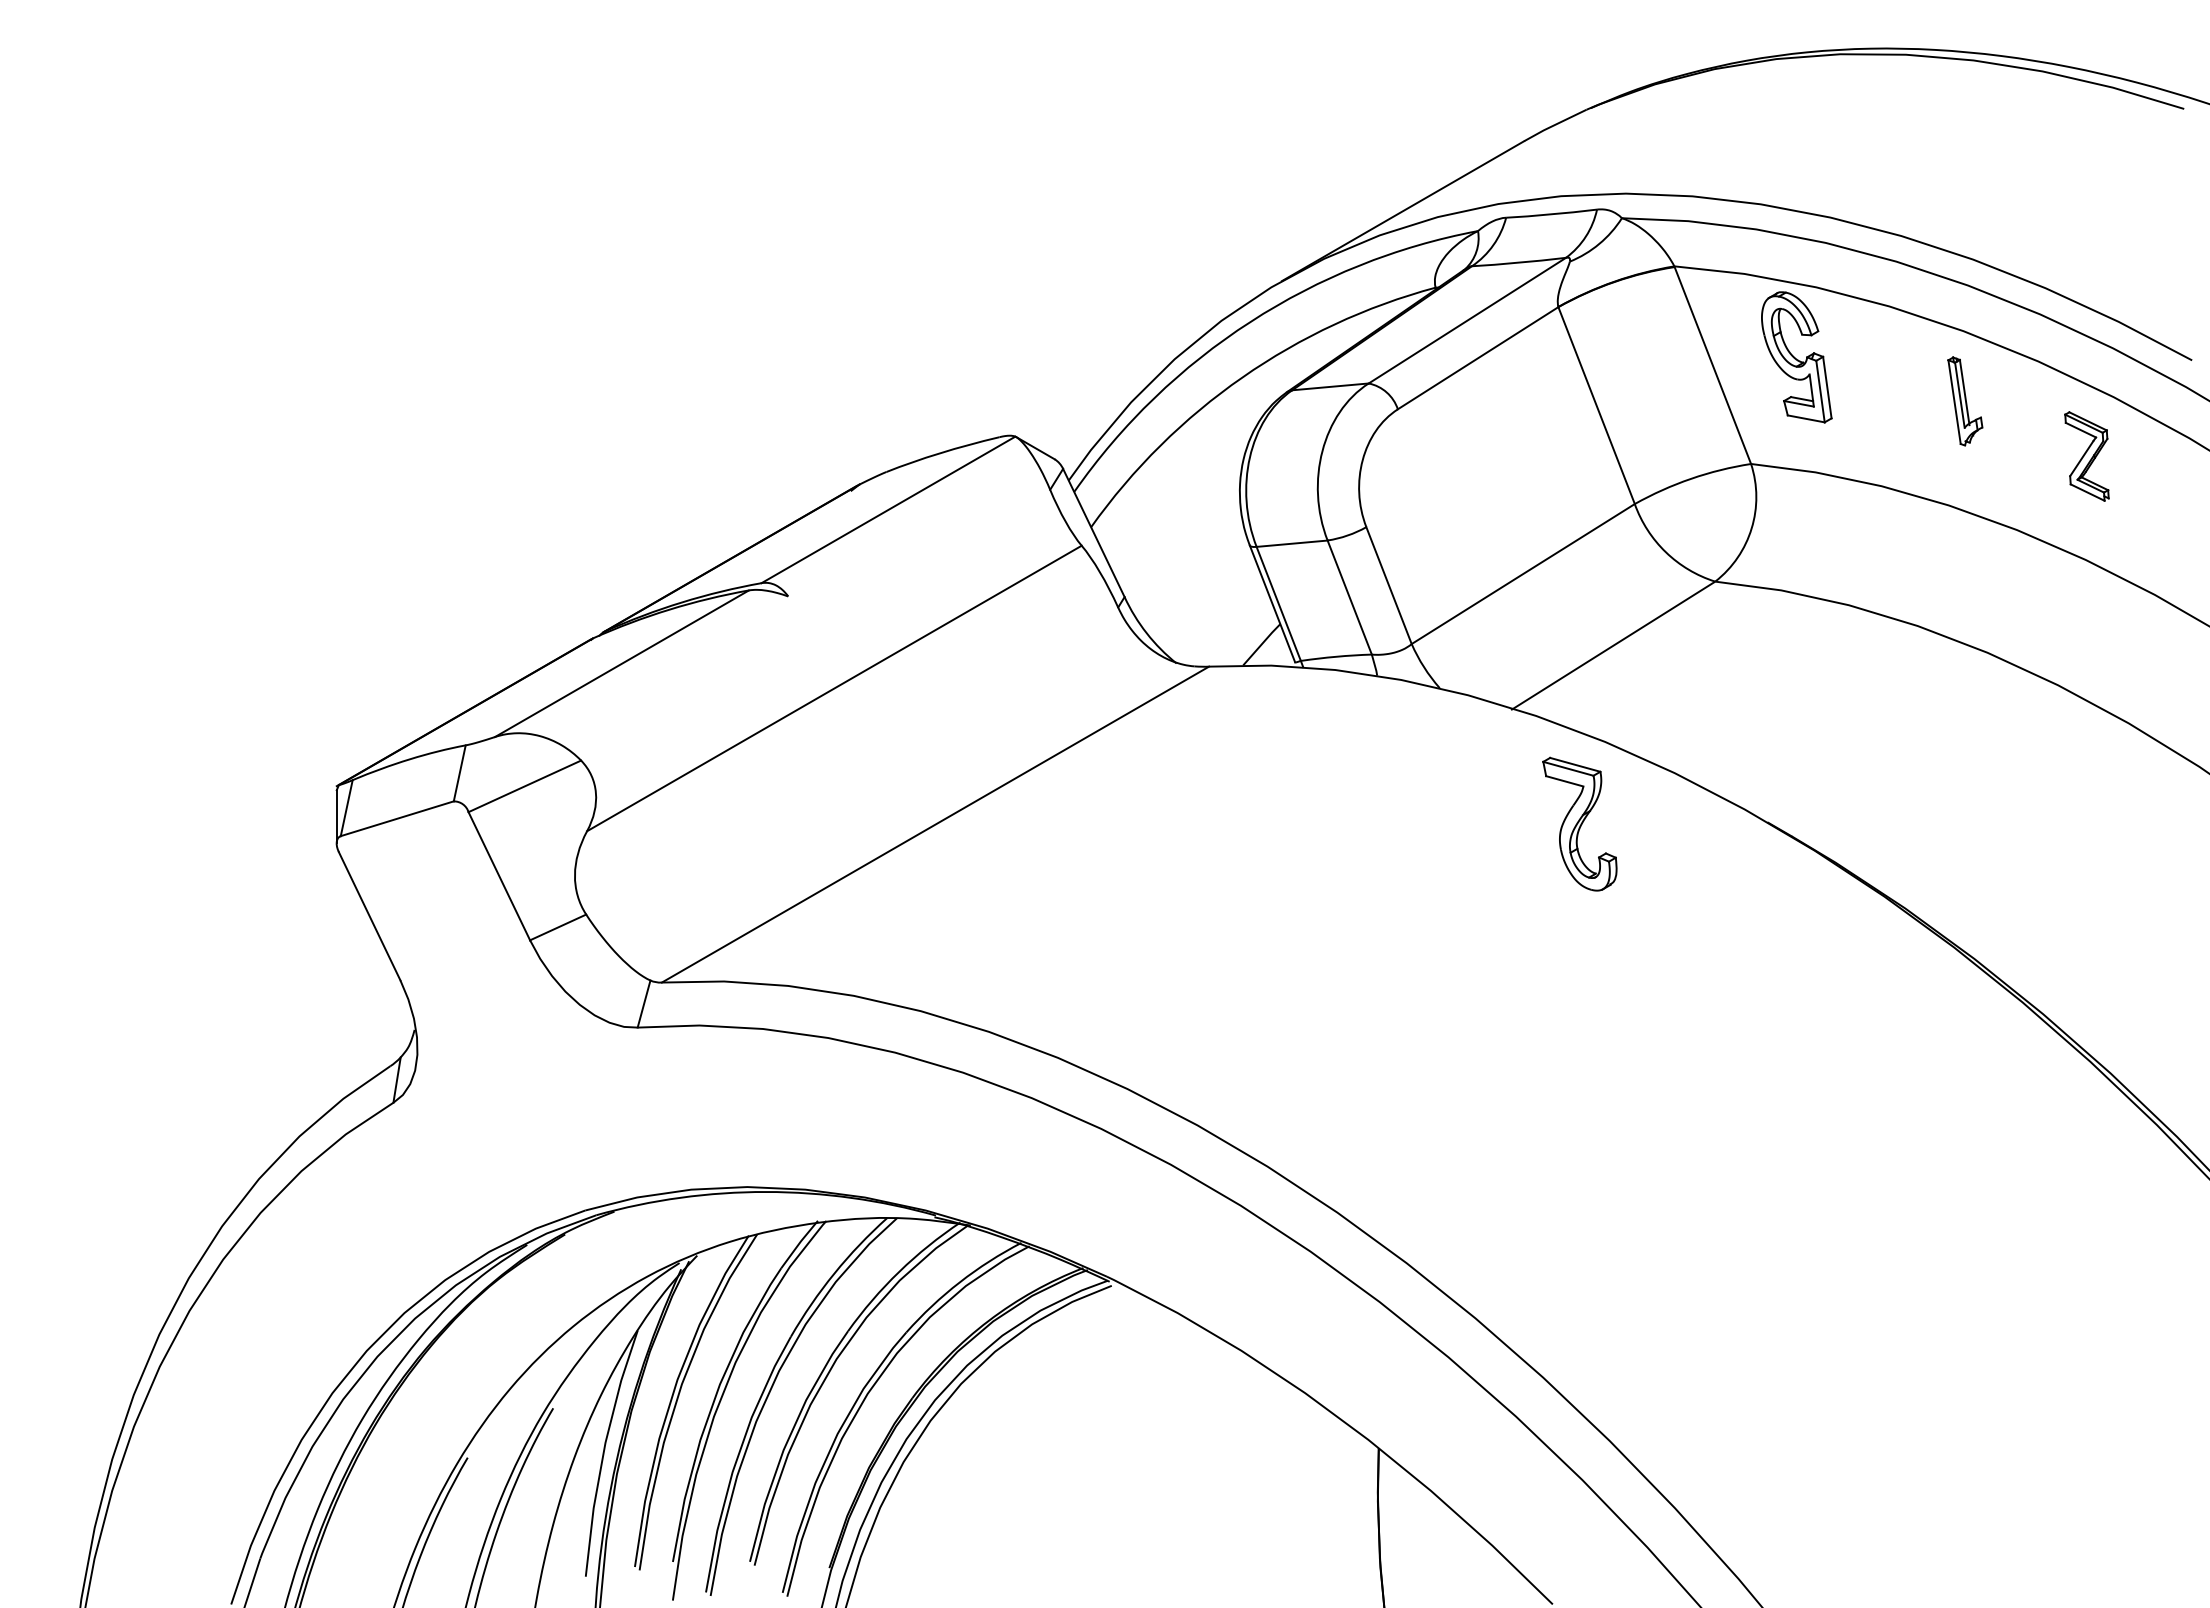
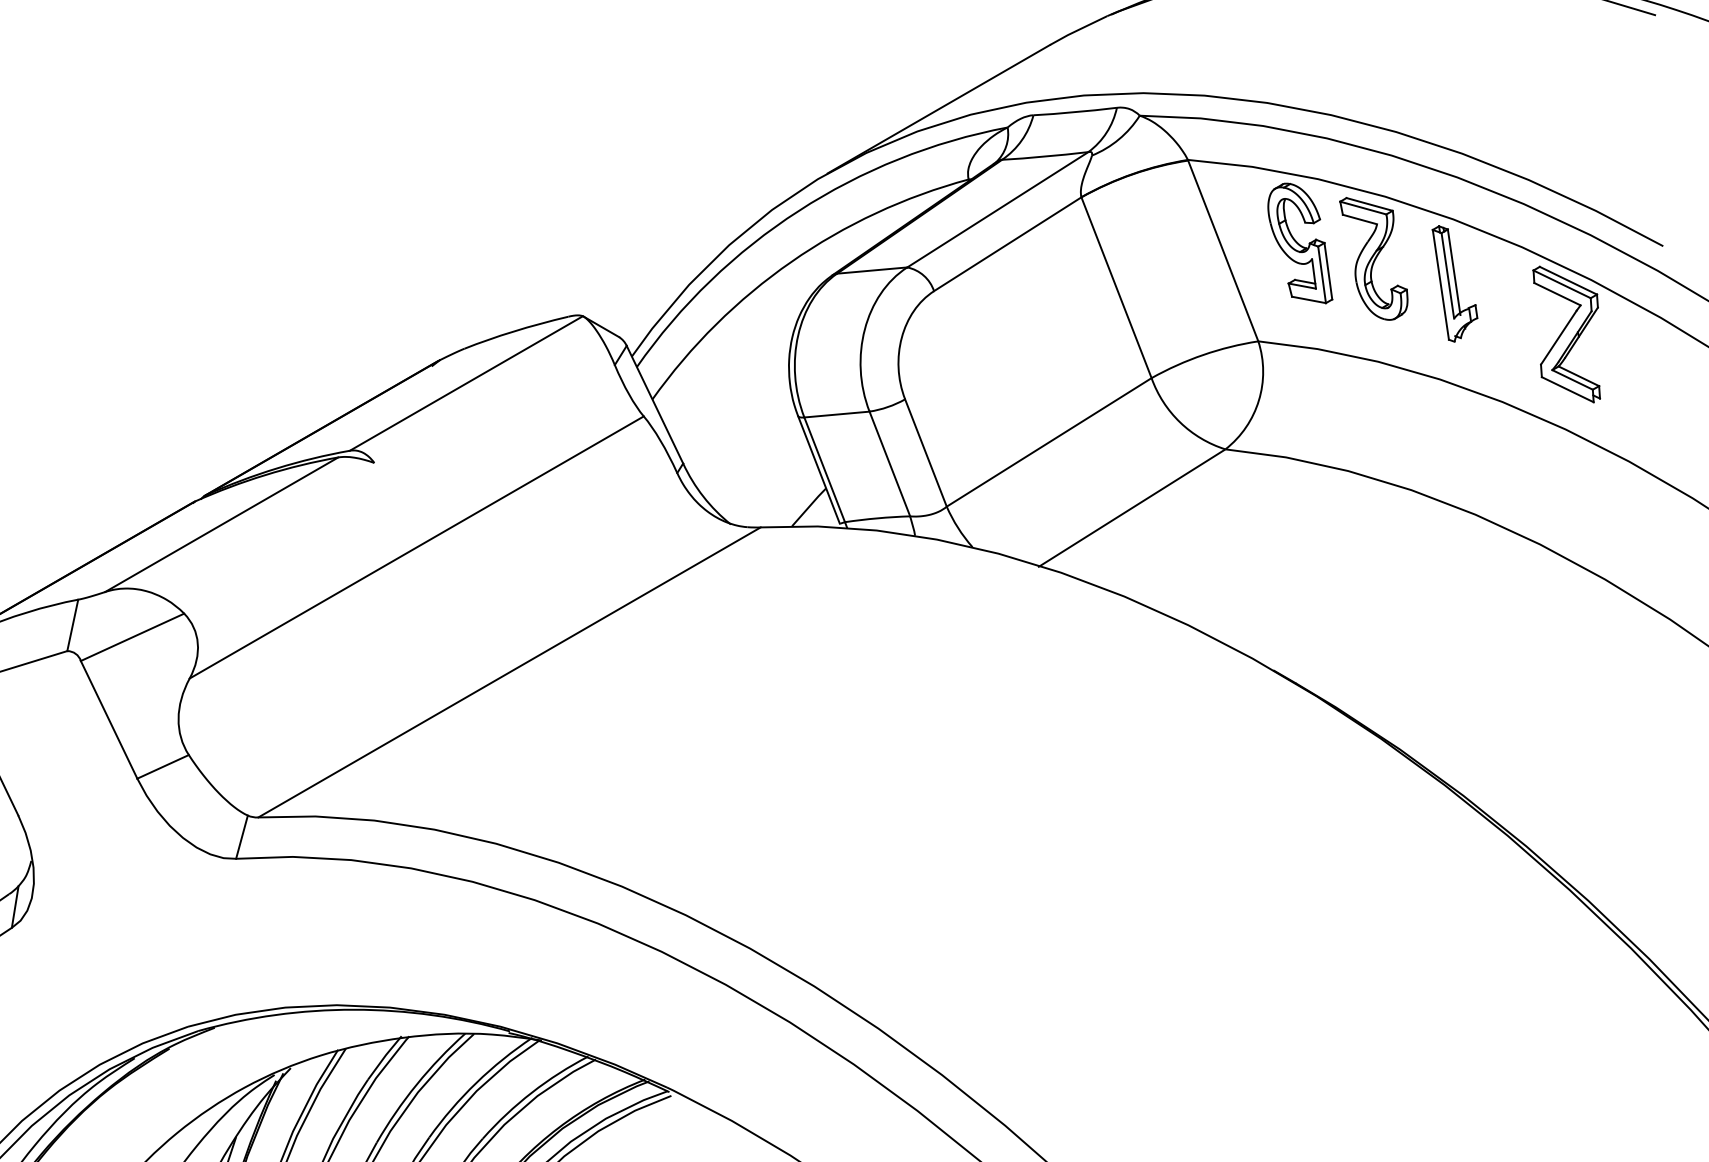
part: (1965, 401) -> (1455, 283), size x1.43
part: (2086, 456) -> (1566, 334), size x1.67
part: (1579, 823) -> (1373, 258), moved

